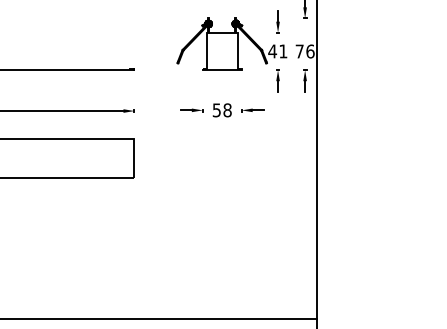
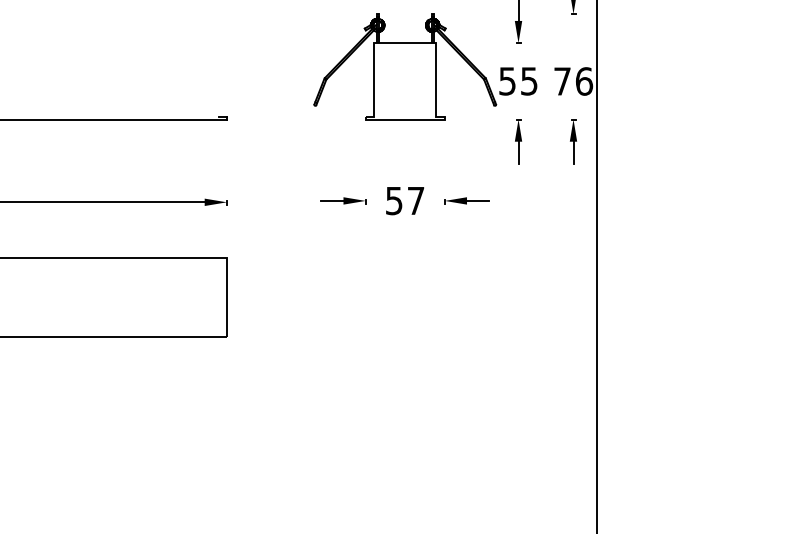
text: (277, 51) -> (517, 81), 41 -> 55
text: (227, 110) -> (415, 201), 58 -> 57

